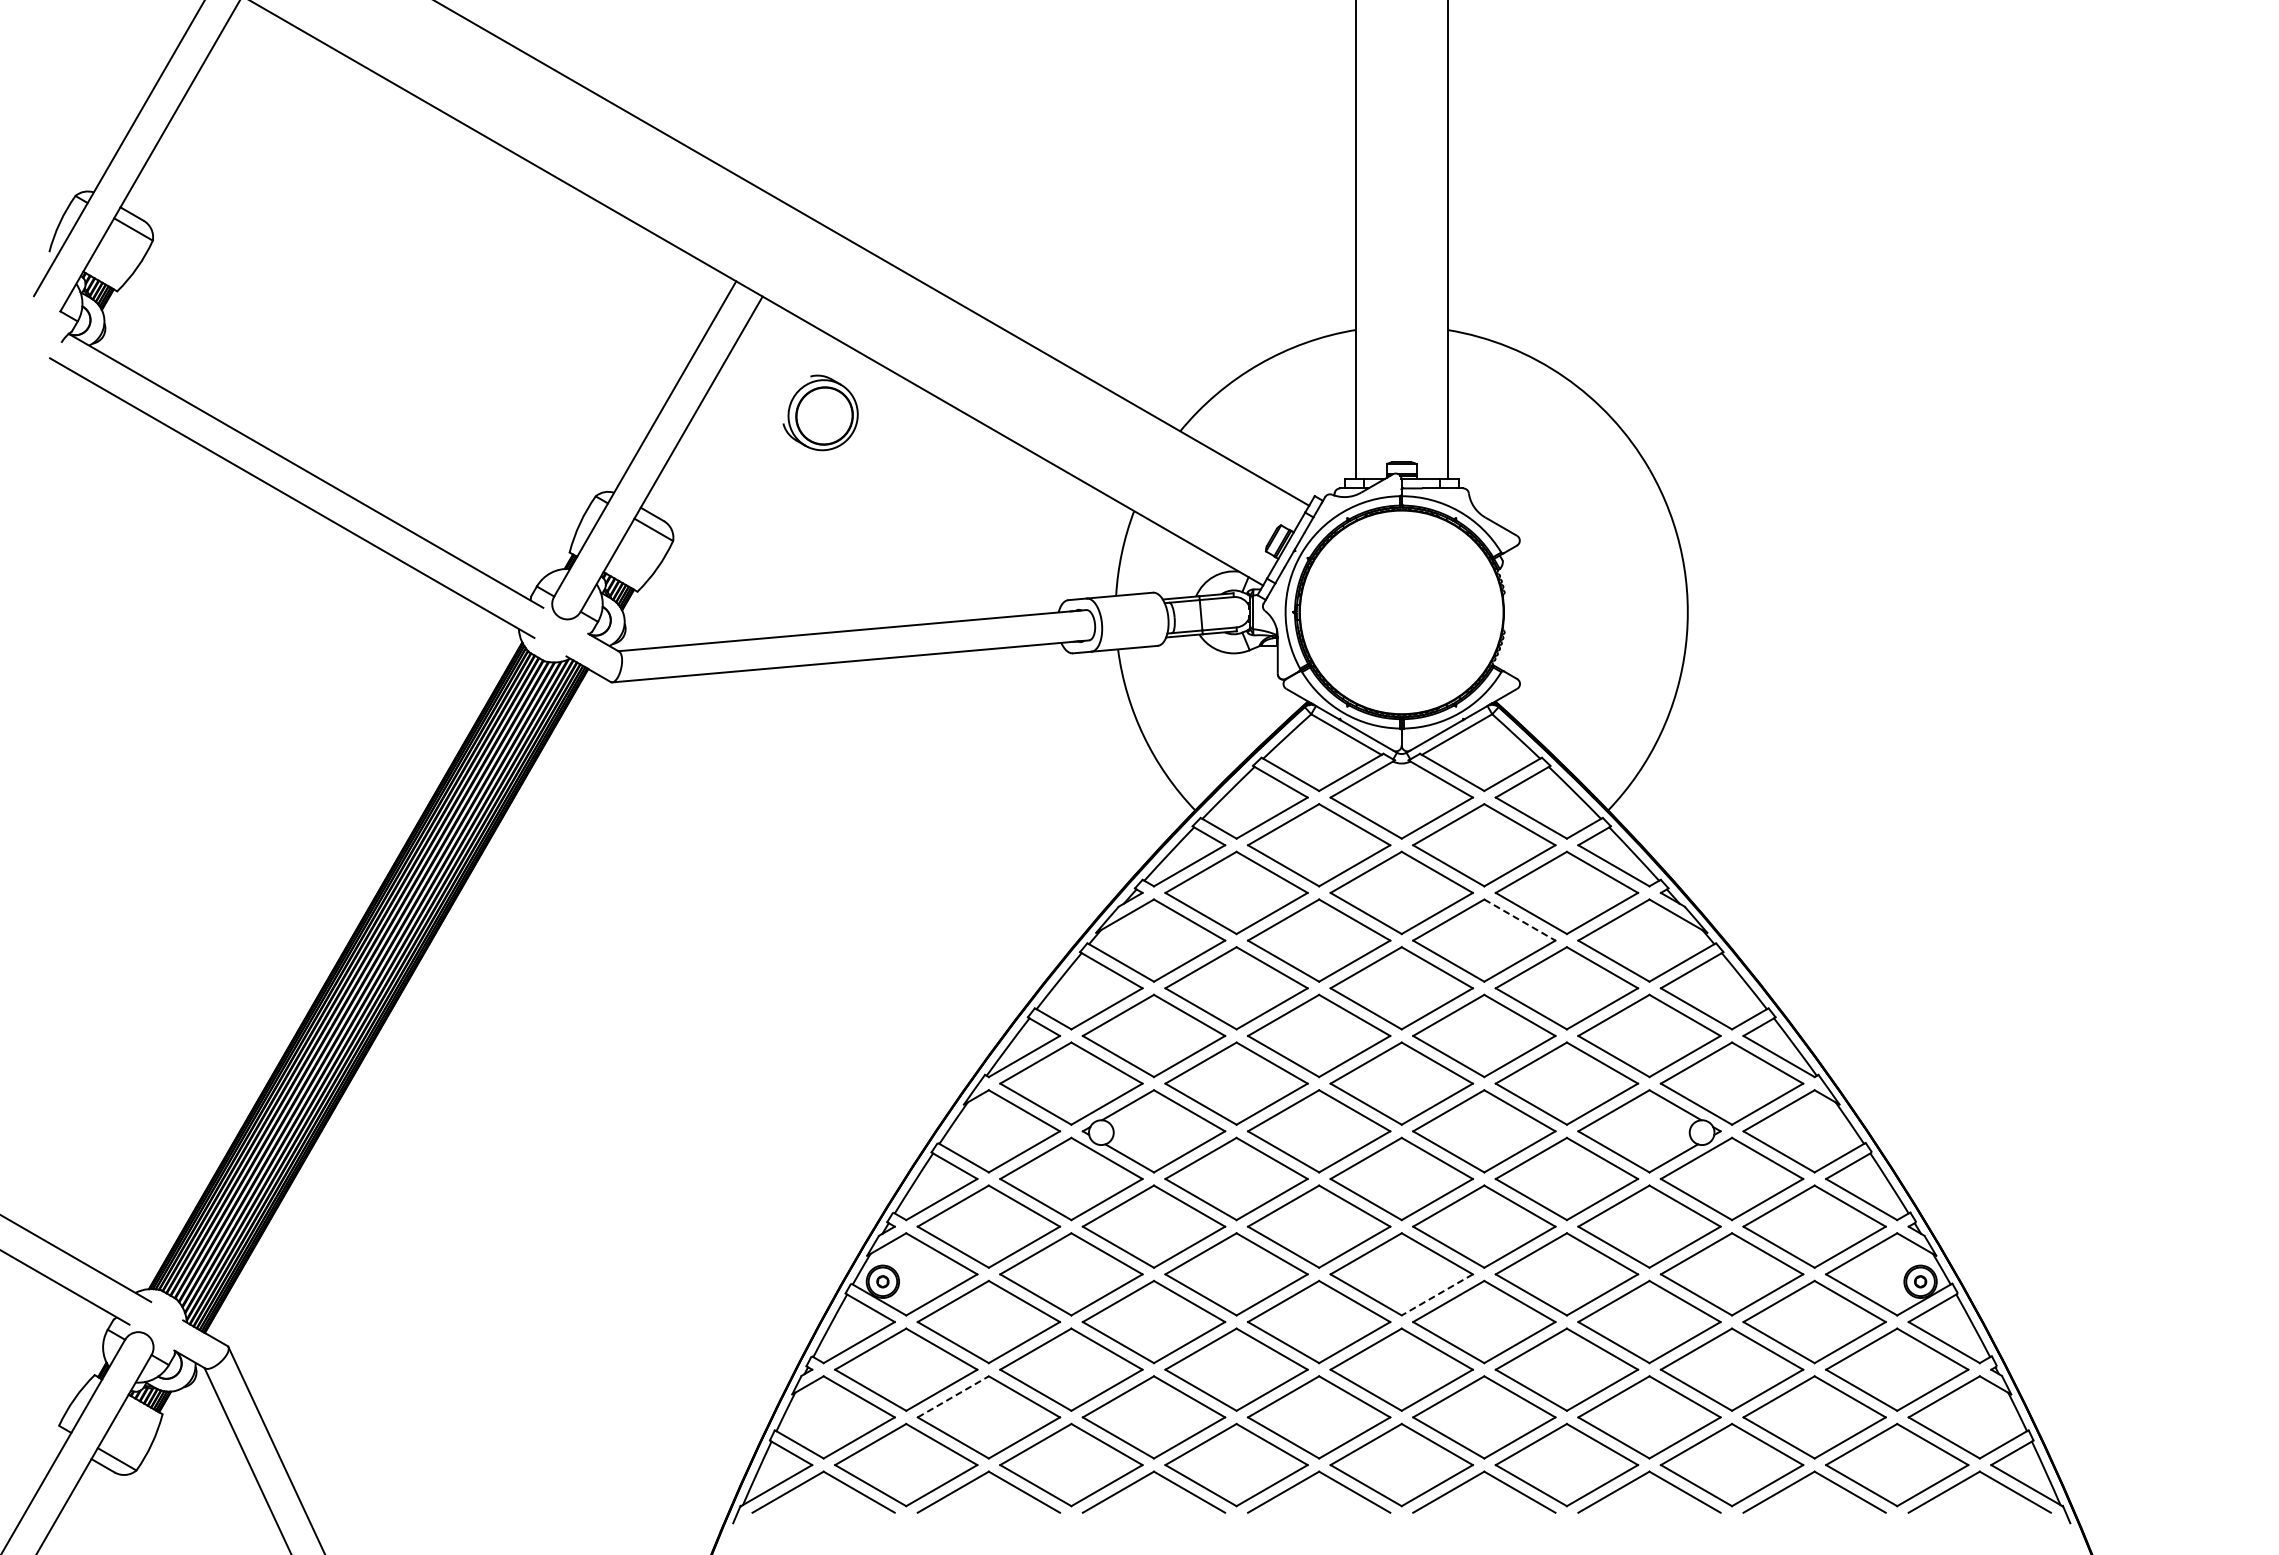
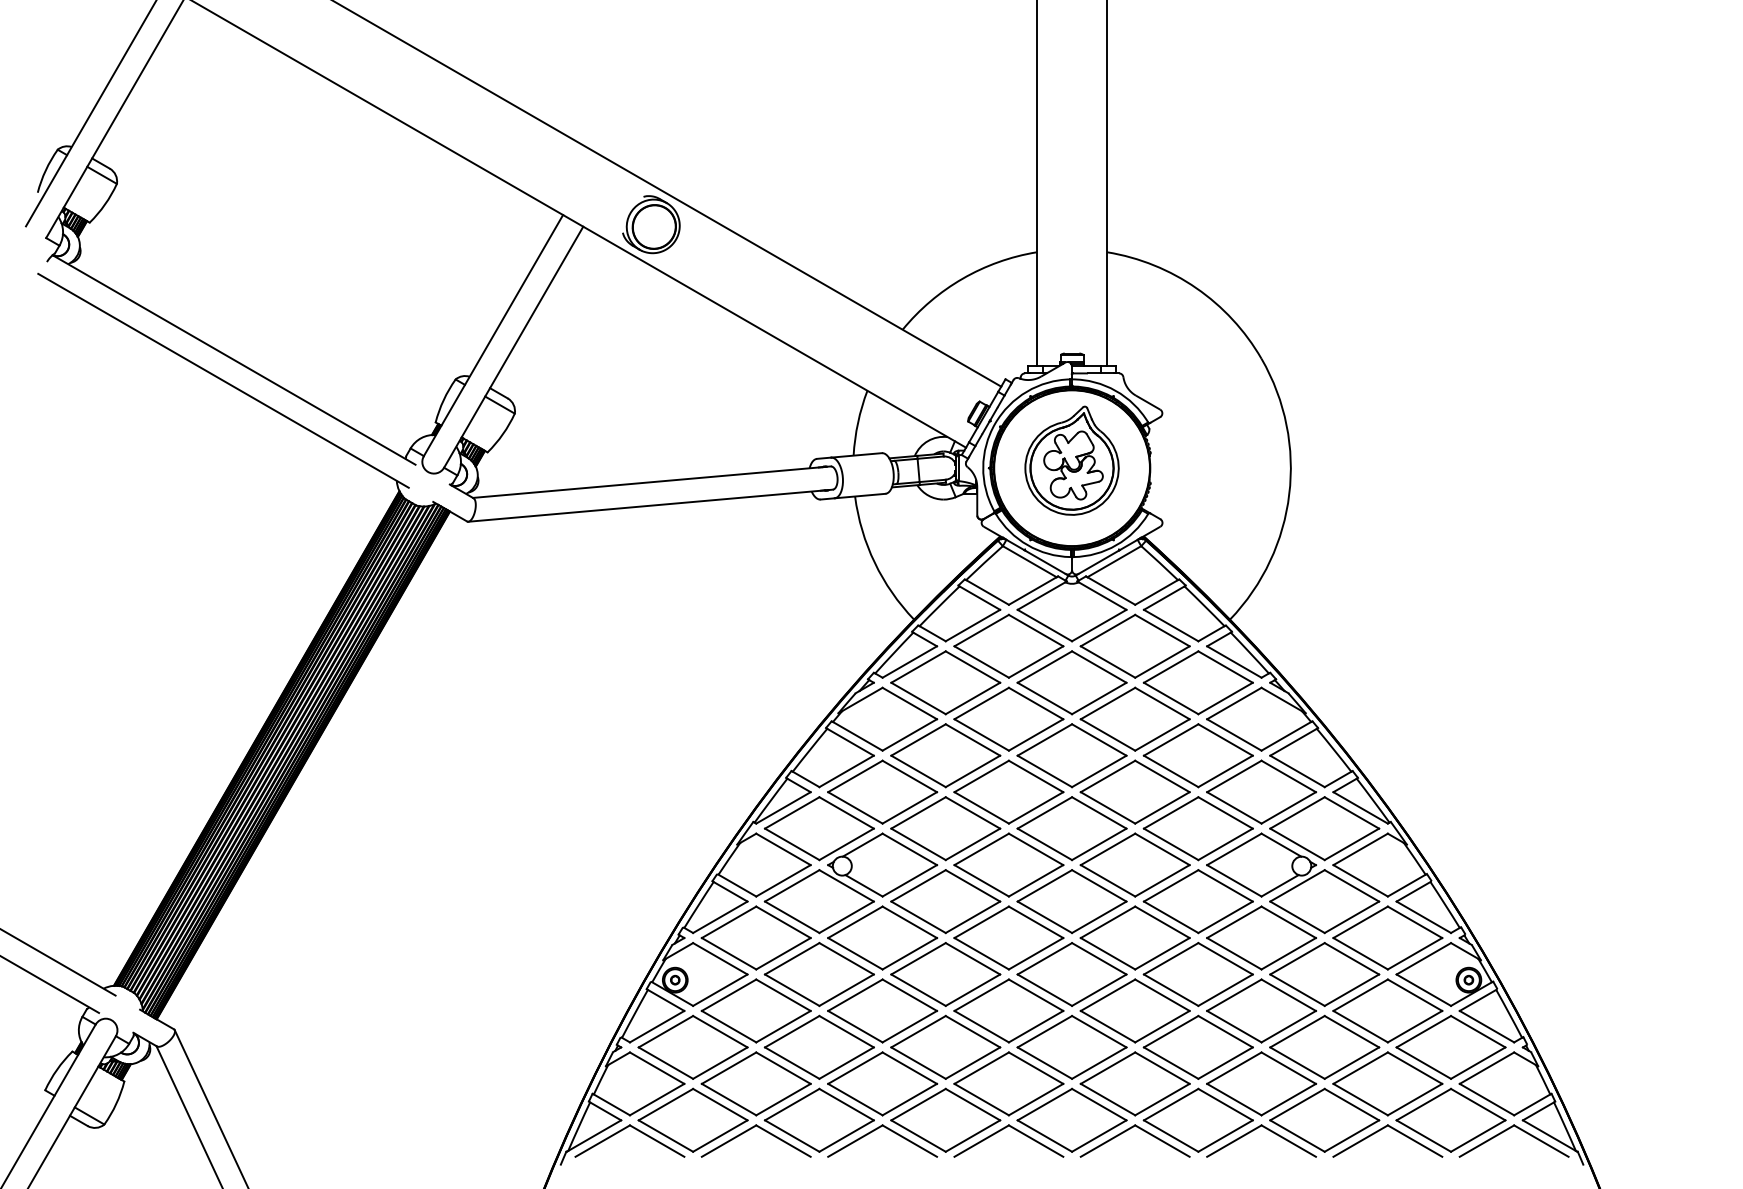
part: (820, 412) -> (651, 224), moved
part: (1401, 602) -> (1071, 460), added
line: (1520, 920) -> (1162, 703), dashed -> solid
line: (1436, 1295) -> (1098, 990), dashed -> solid
line: (953, 1396) -> (729, 1067), dashed -> solid

